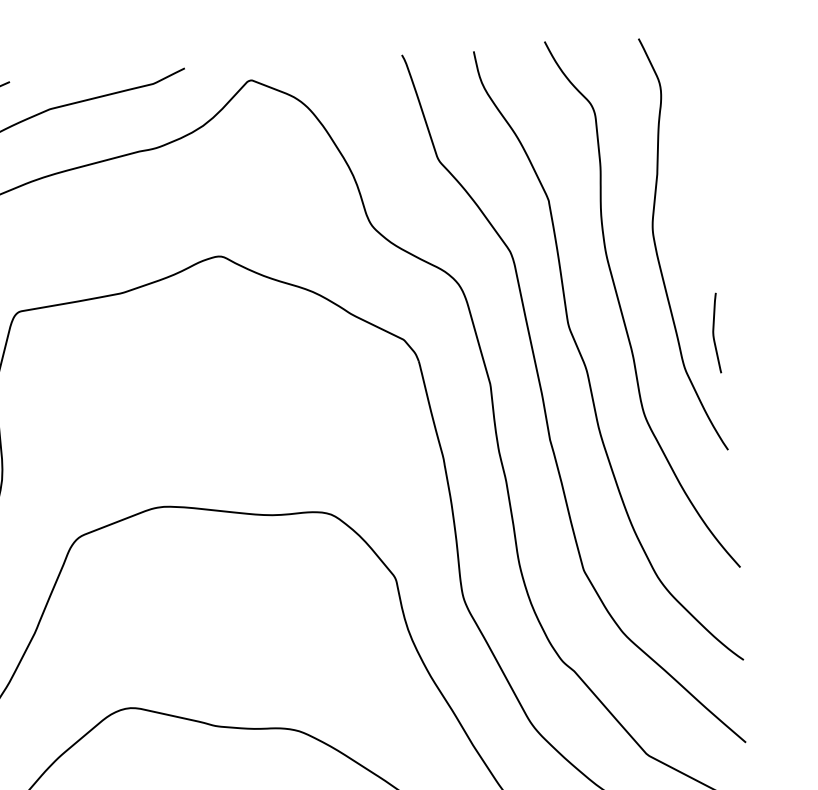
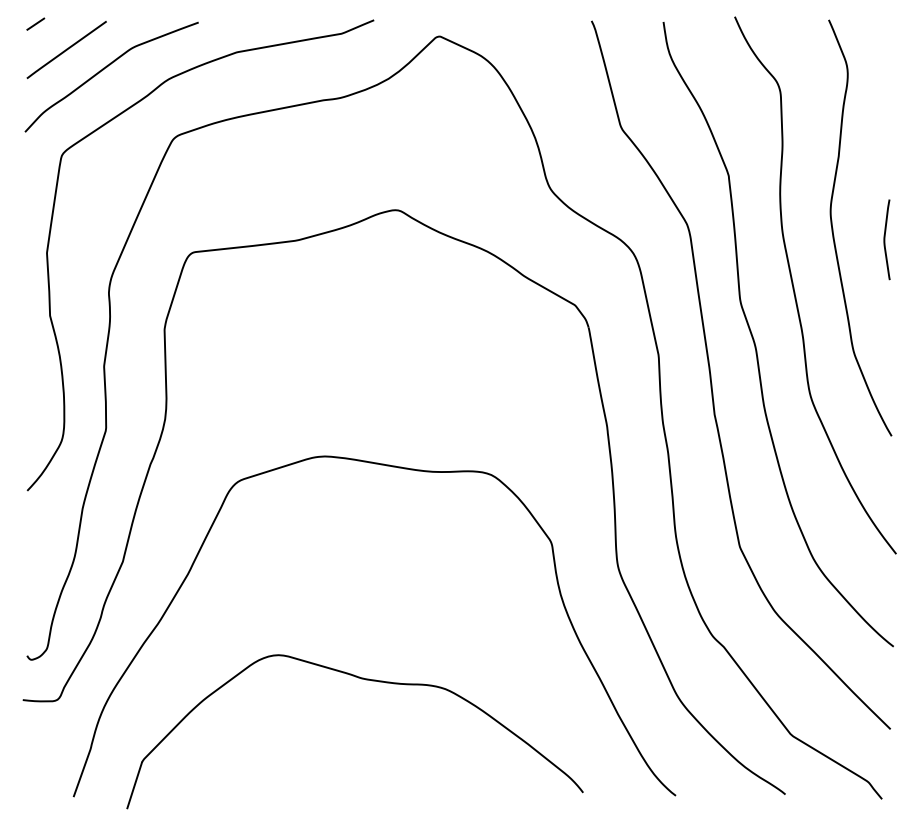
curve: (714, 333) -> (885, 239), moved

